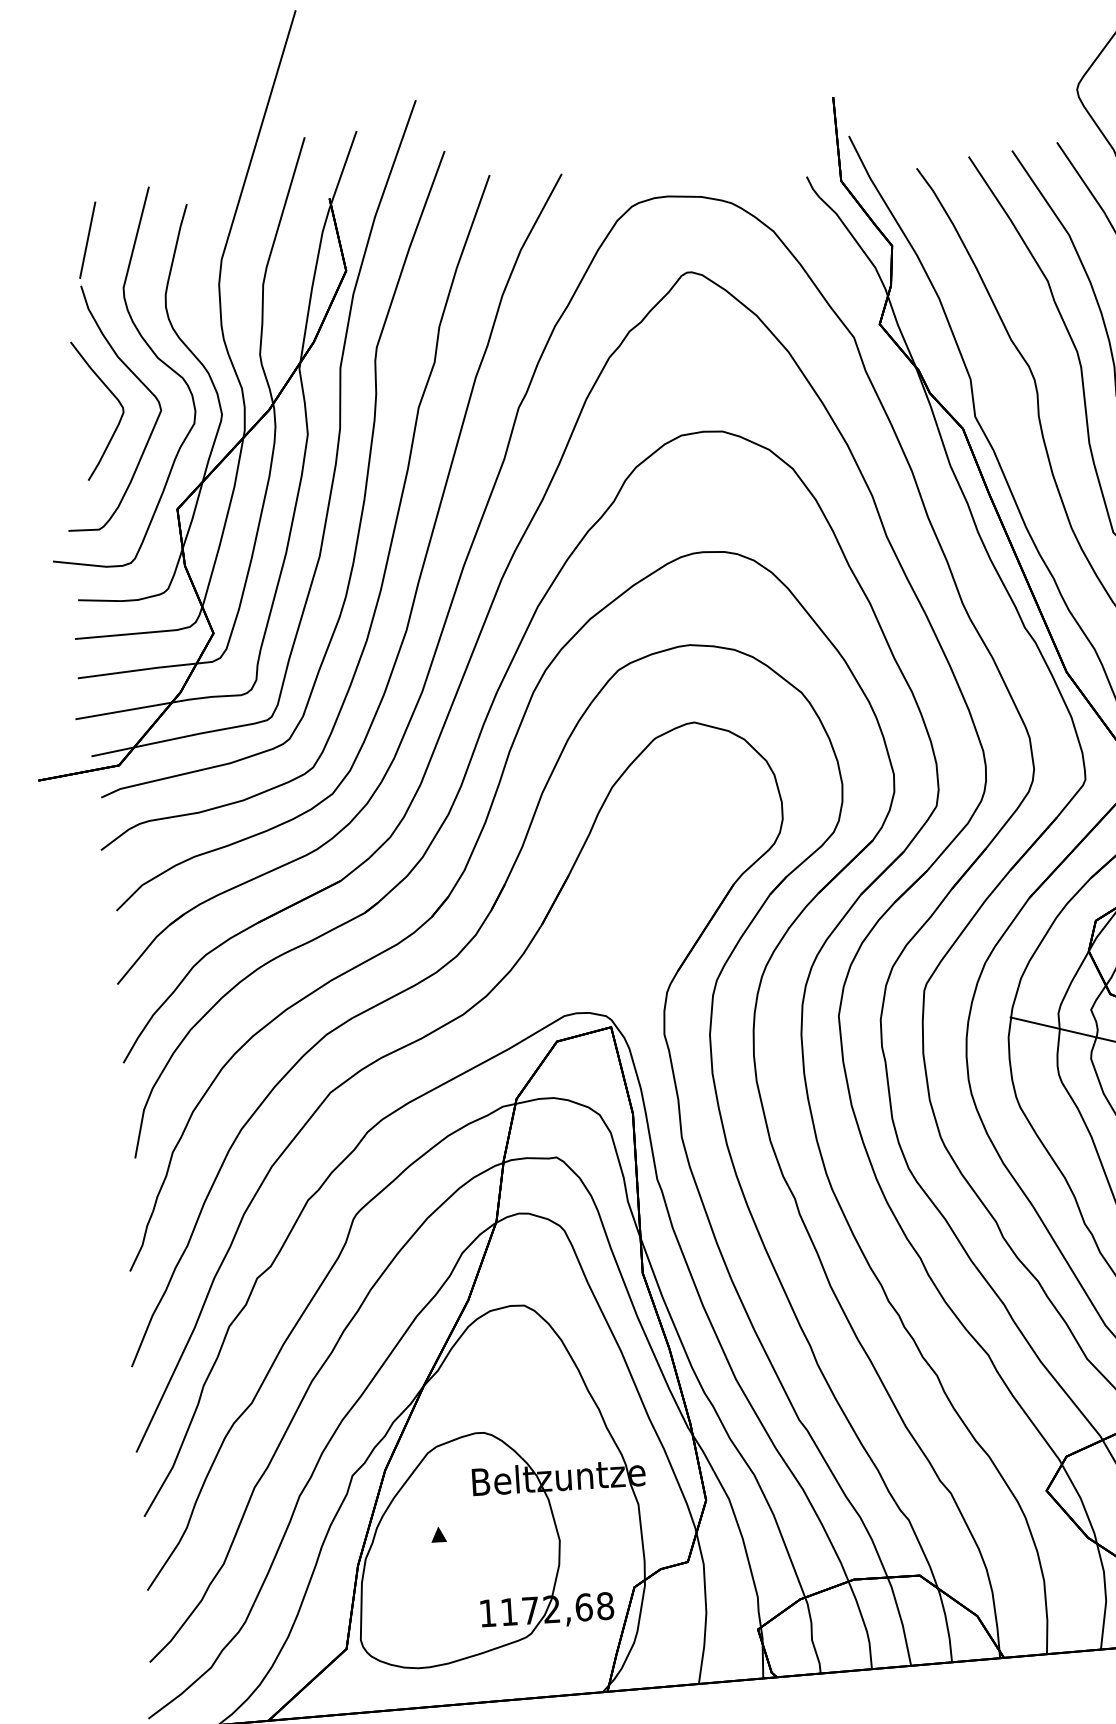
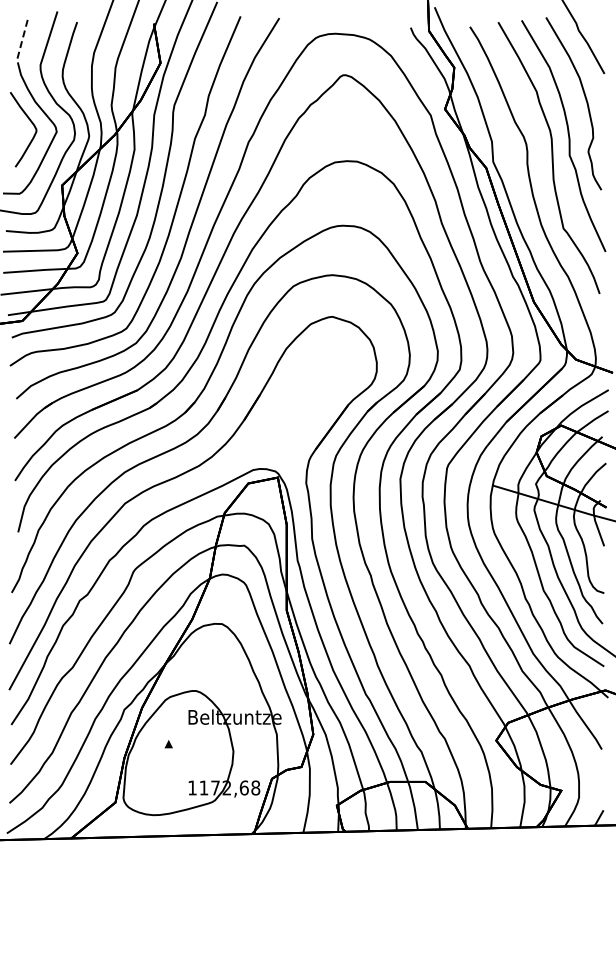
line: (88, 238) -> (23, 37), solid -> dashed

